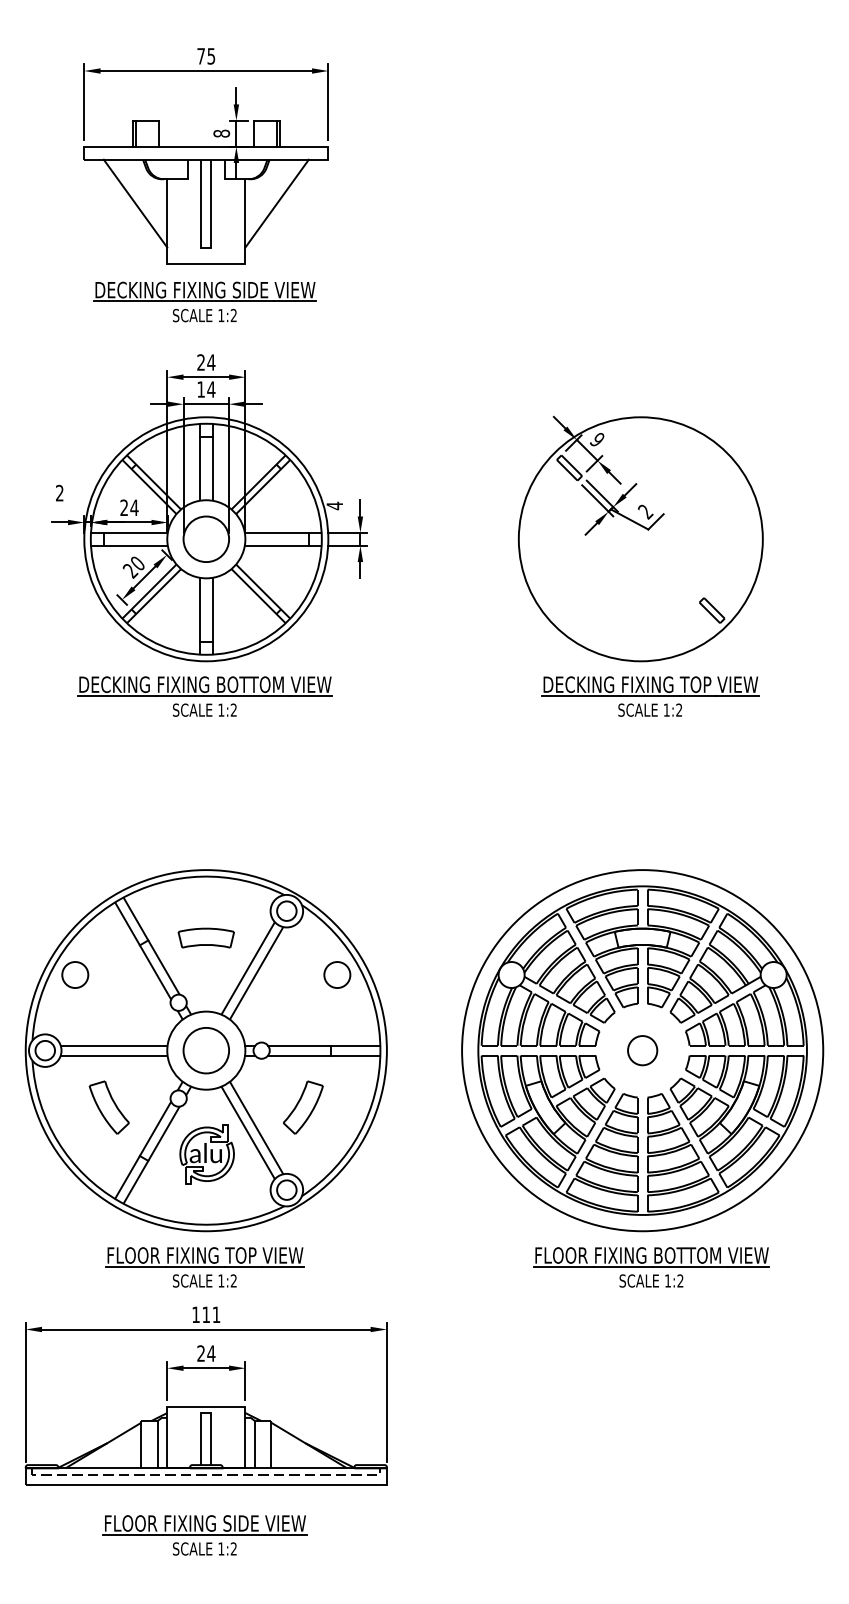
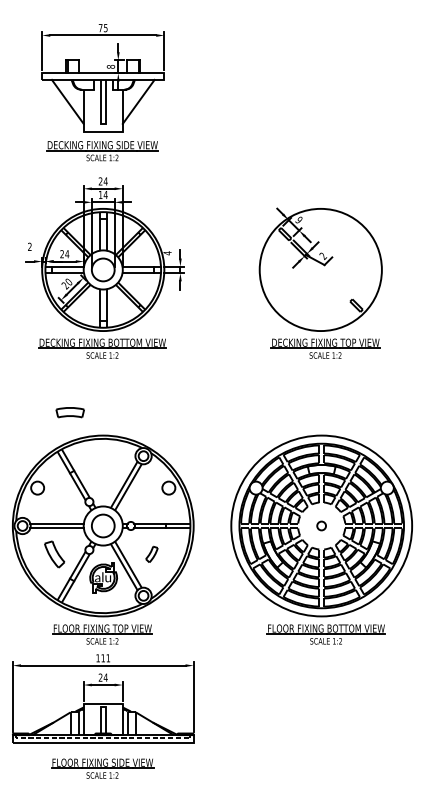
part: (204, 937) -> (69, 412), moved
circle: (642, 1049) -> (321, 525), size x0.6
part: (302, 1107) -> (151, 554), size x0.6

